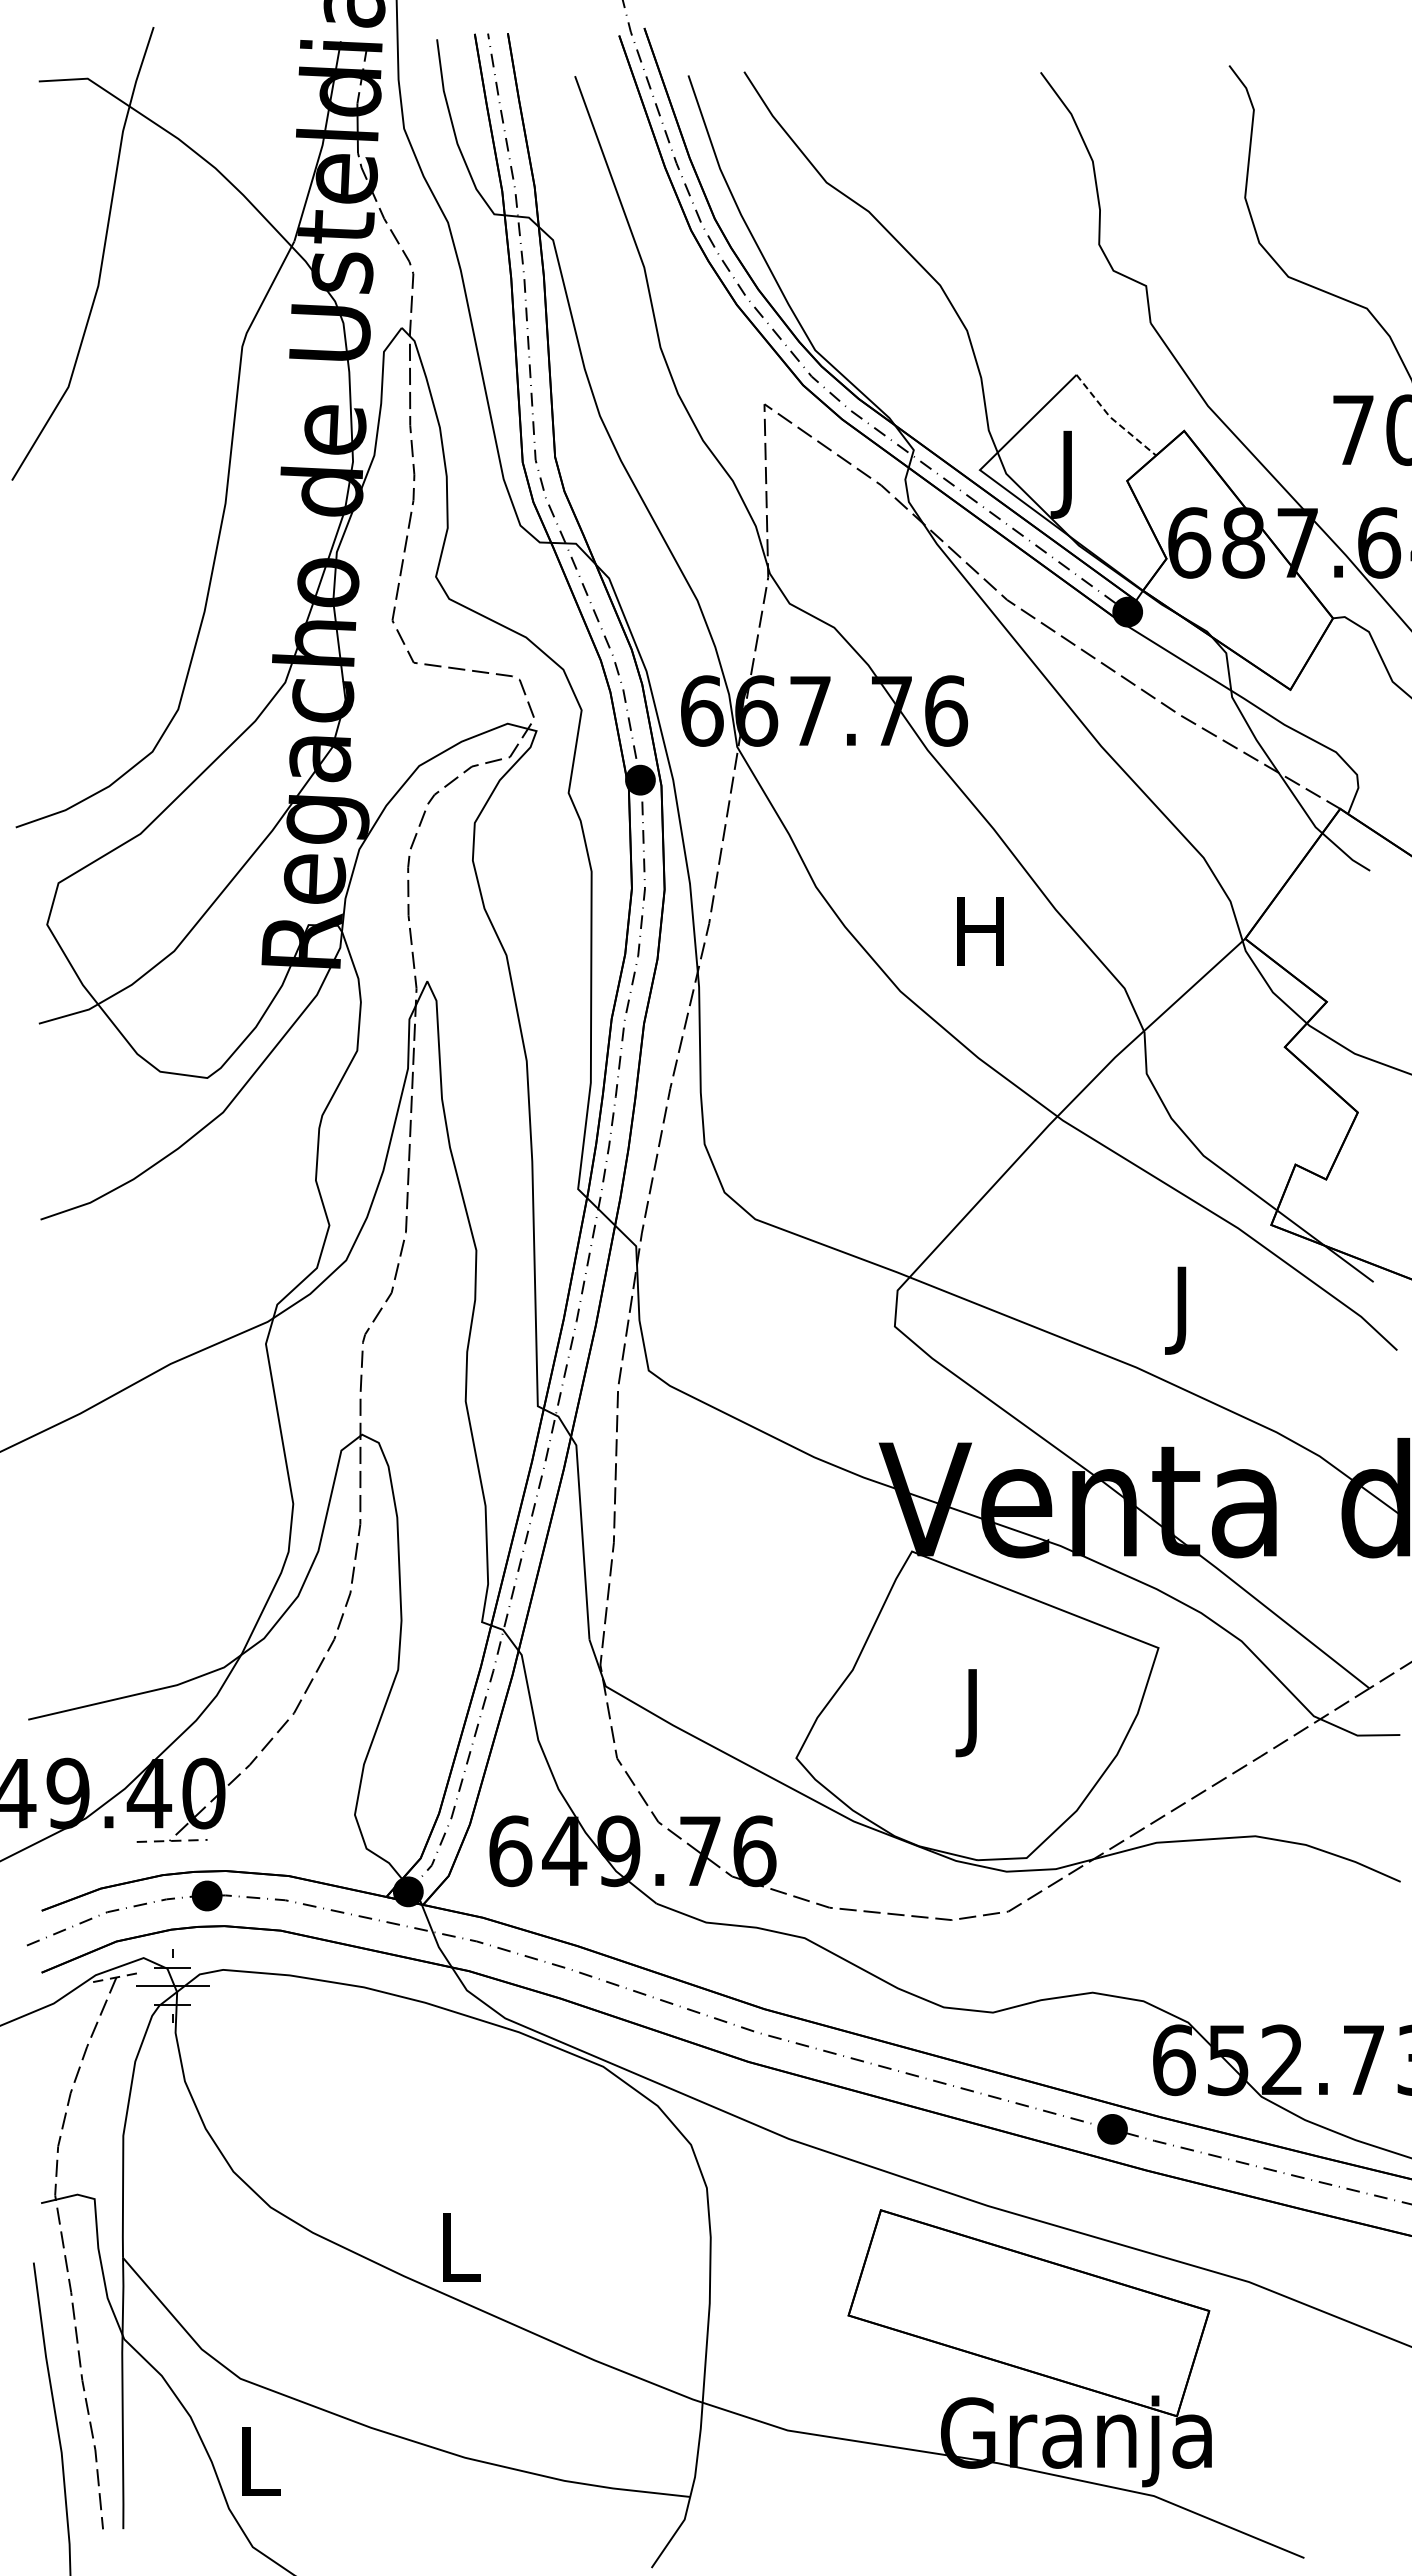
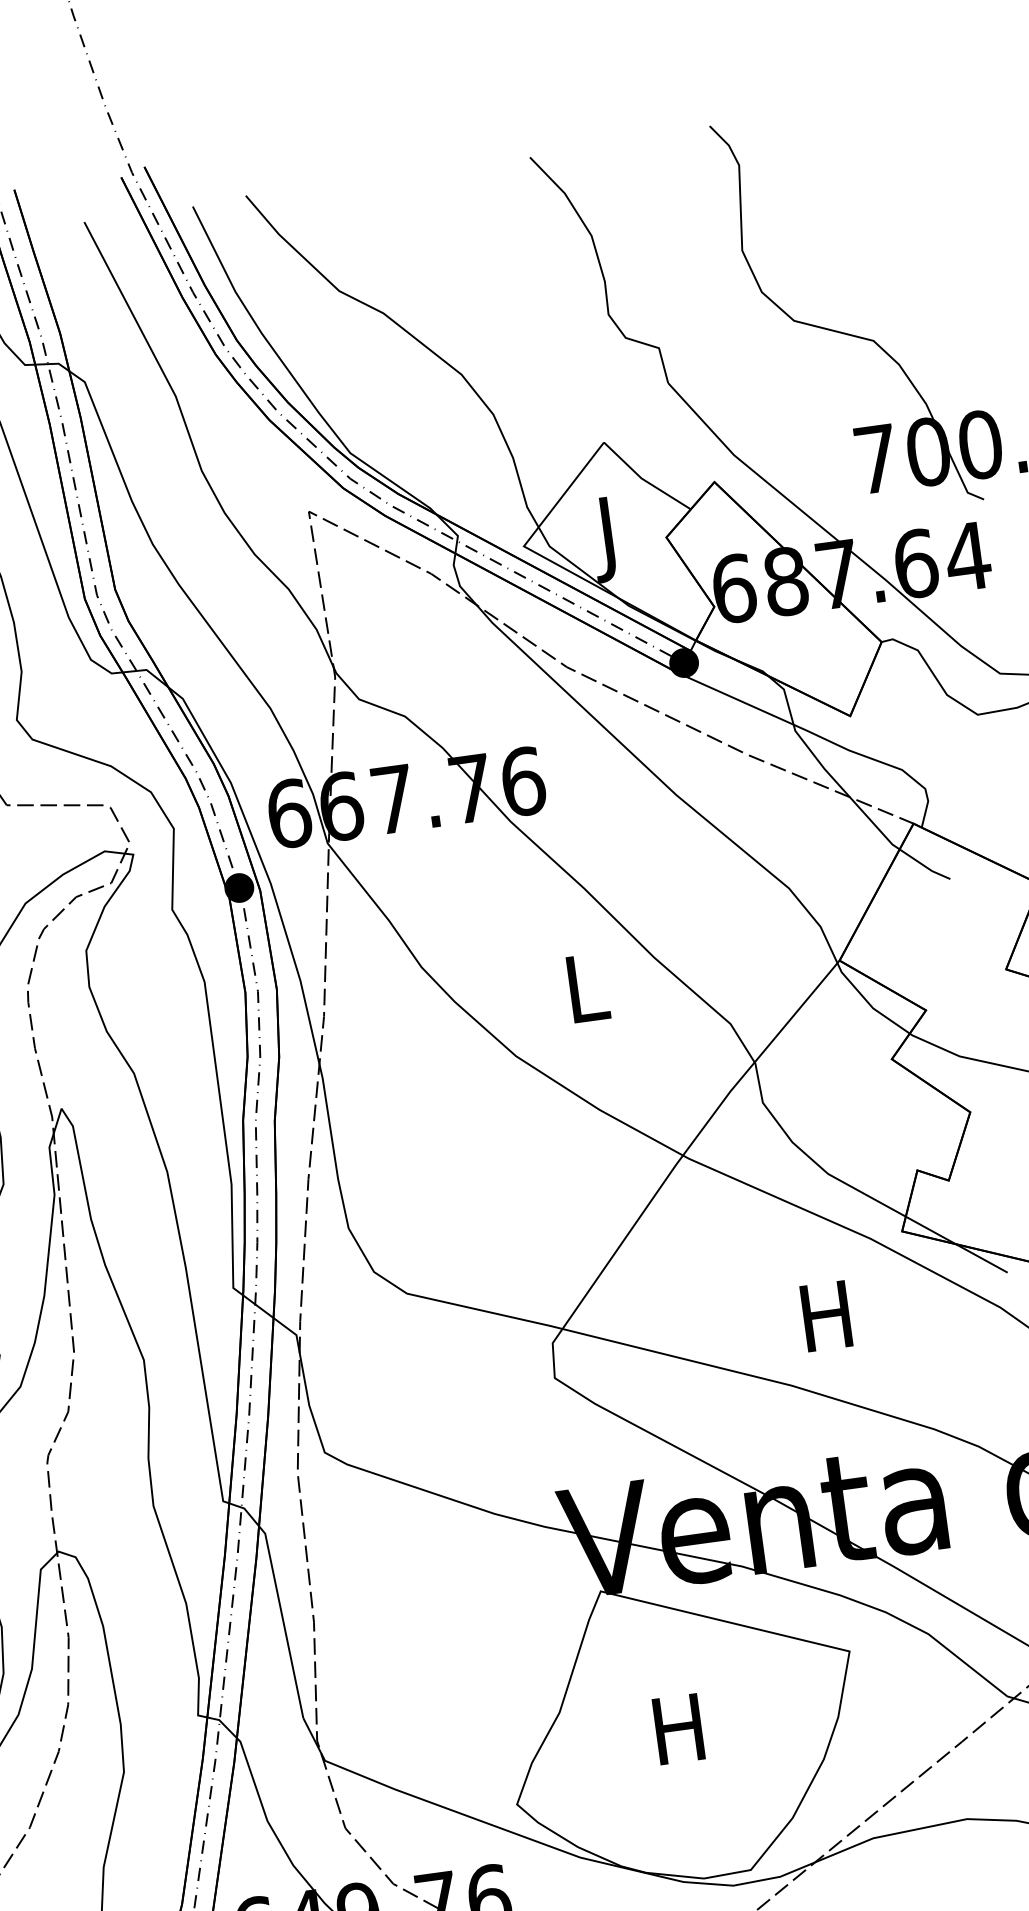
line: (1112, 418) -> (644, 479), dashed -> solid
text: (980, 931) -> (585, 988), H -> L
text: (1181, 1310) -> (827, 1325), J -> H
text: (972, 1713) -> (679, 1738), J -> H

